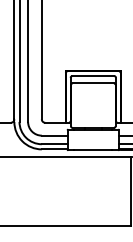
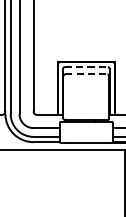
line: (93, 76) -> (86, 67), solid -> dashed
line: (93, 83) -> (86, 74), solid -> dashed

